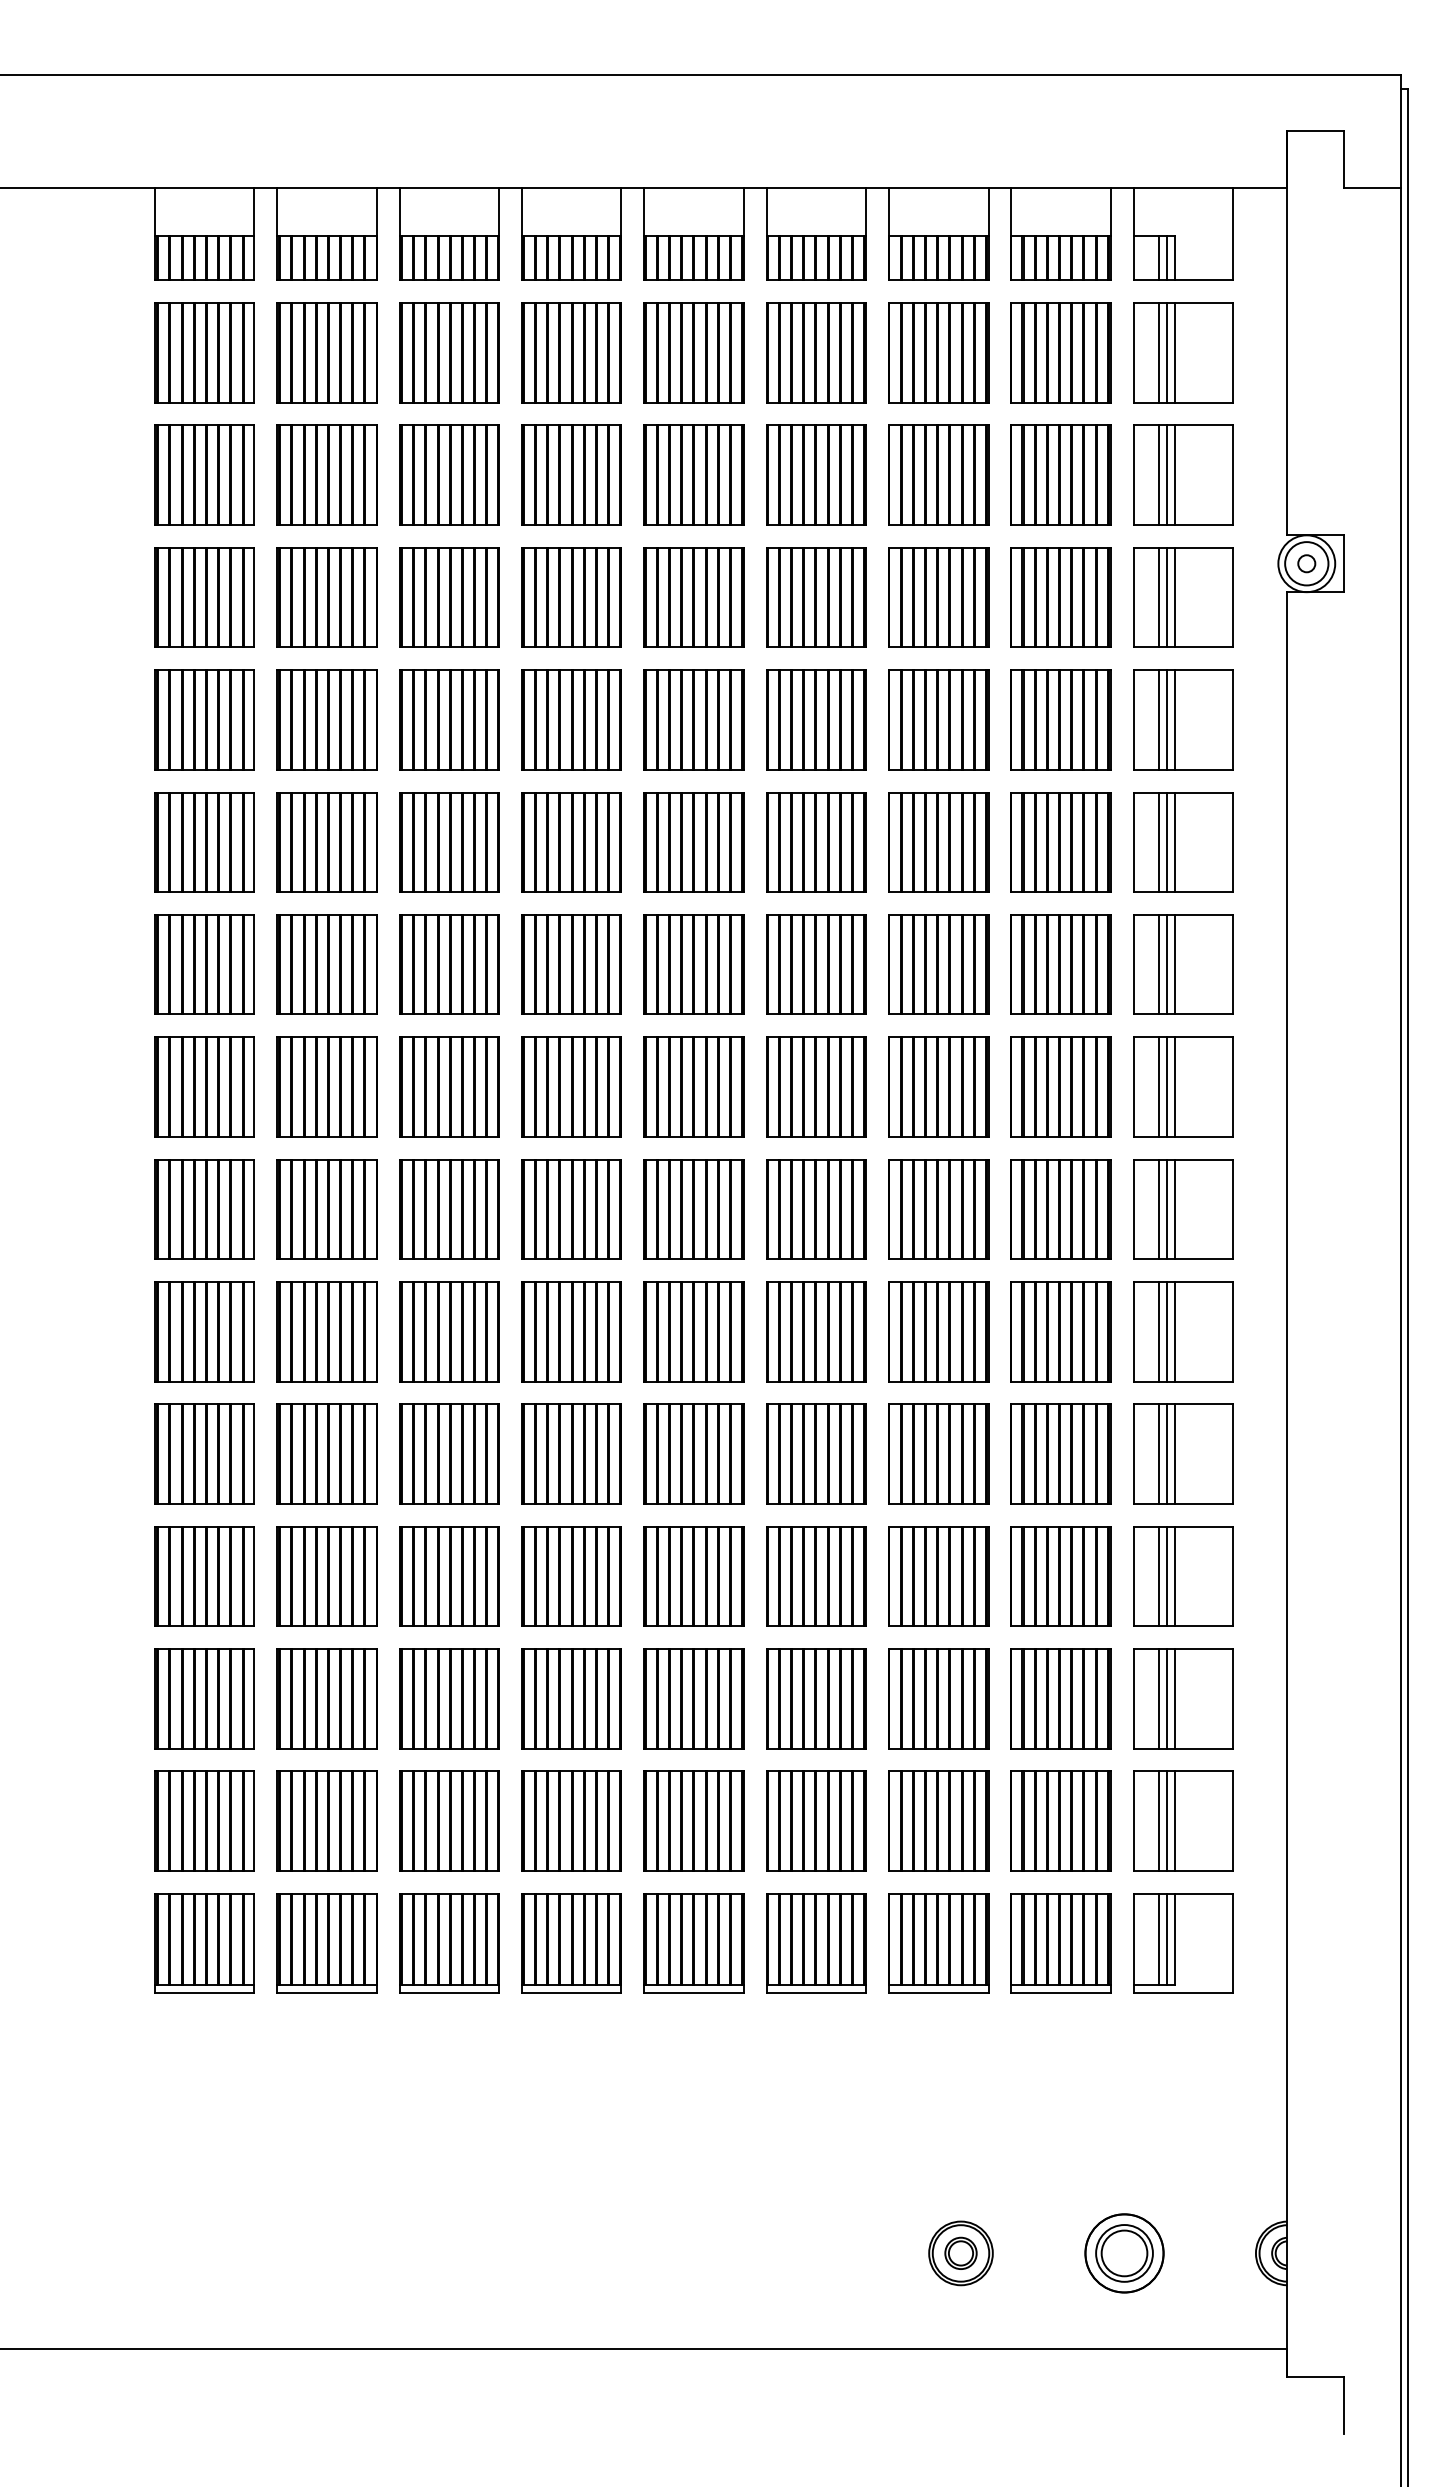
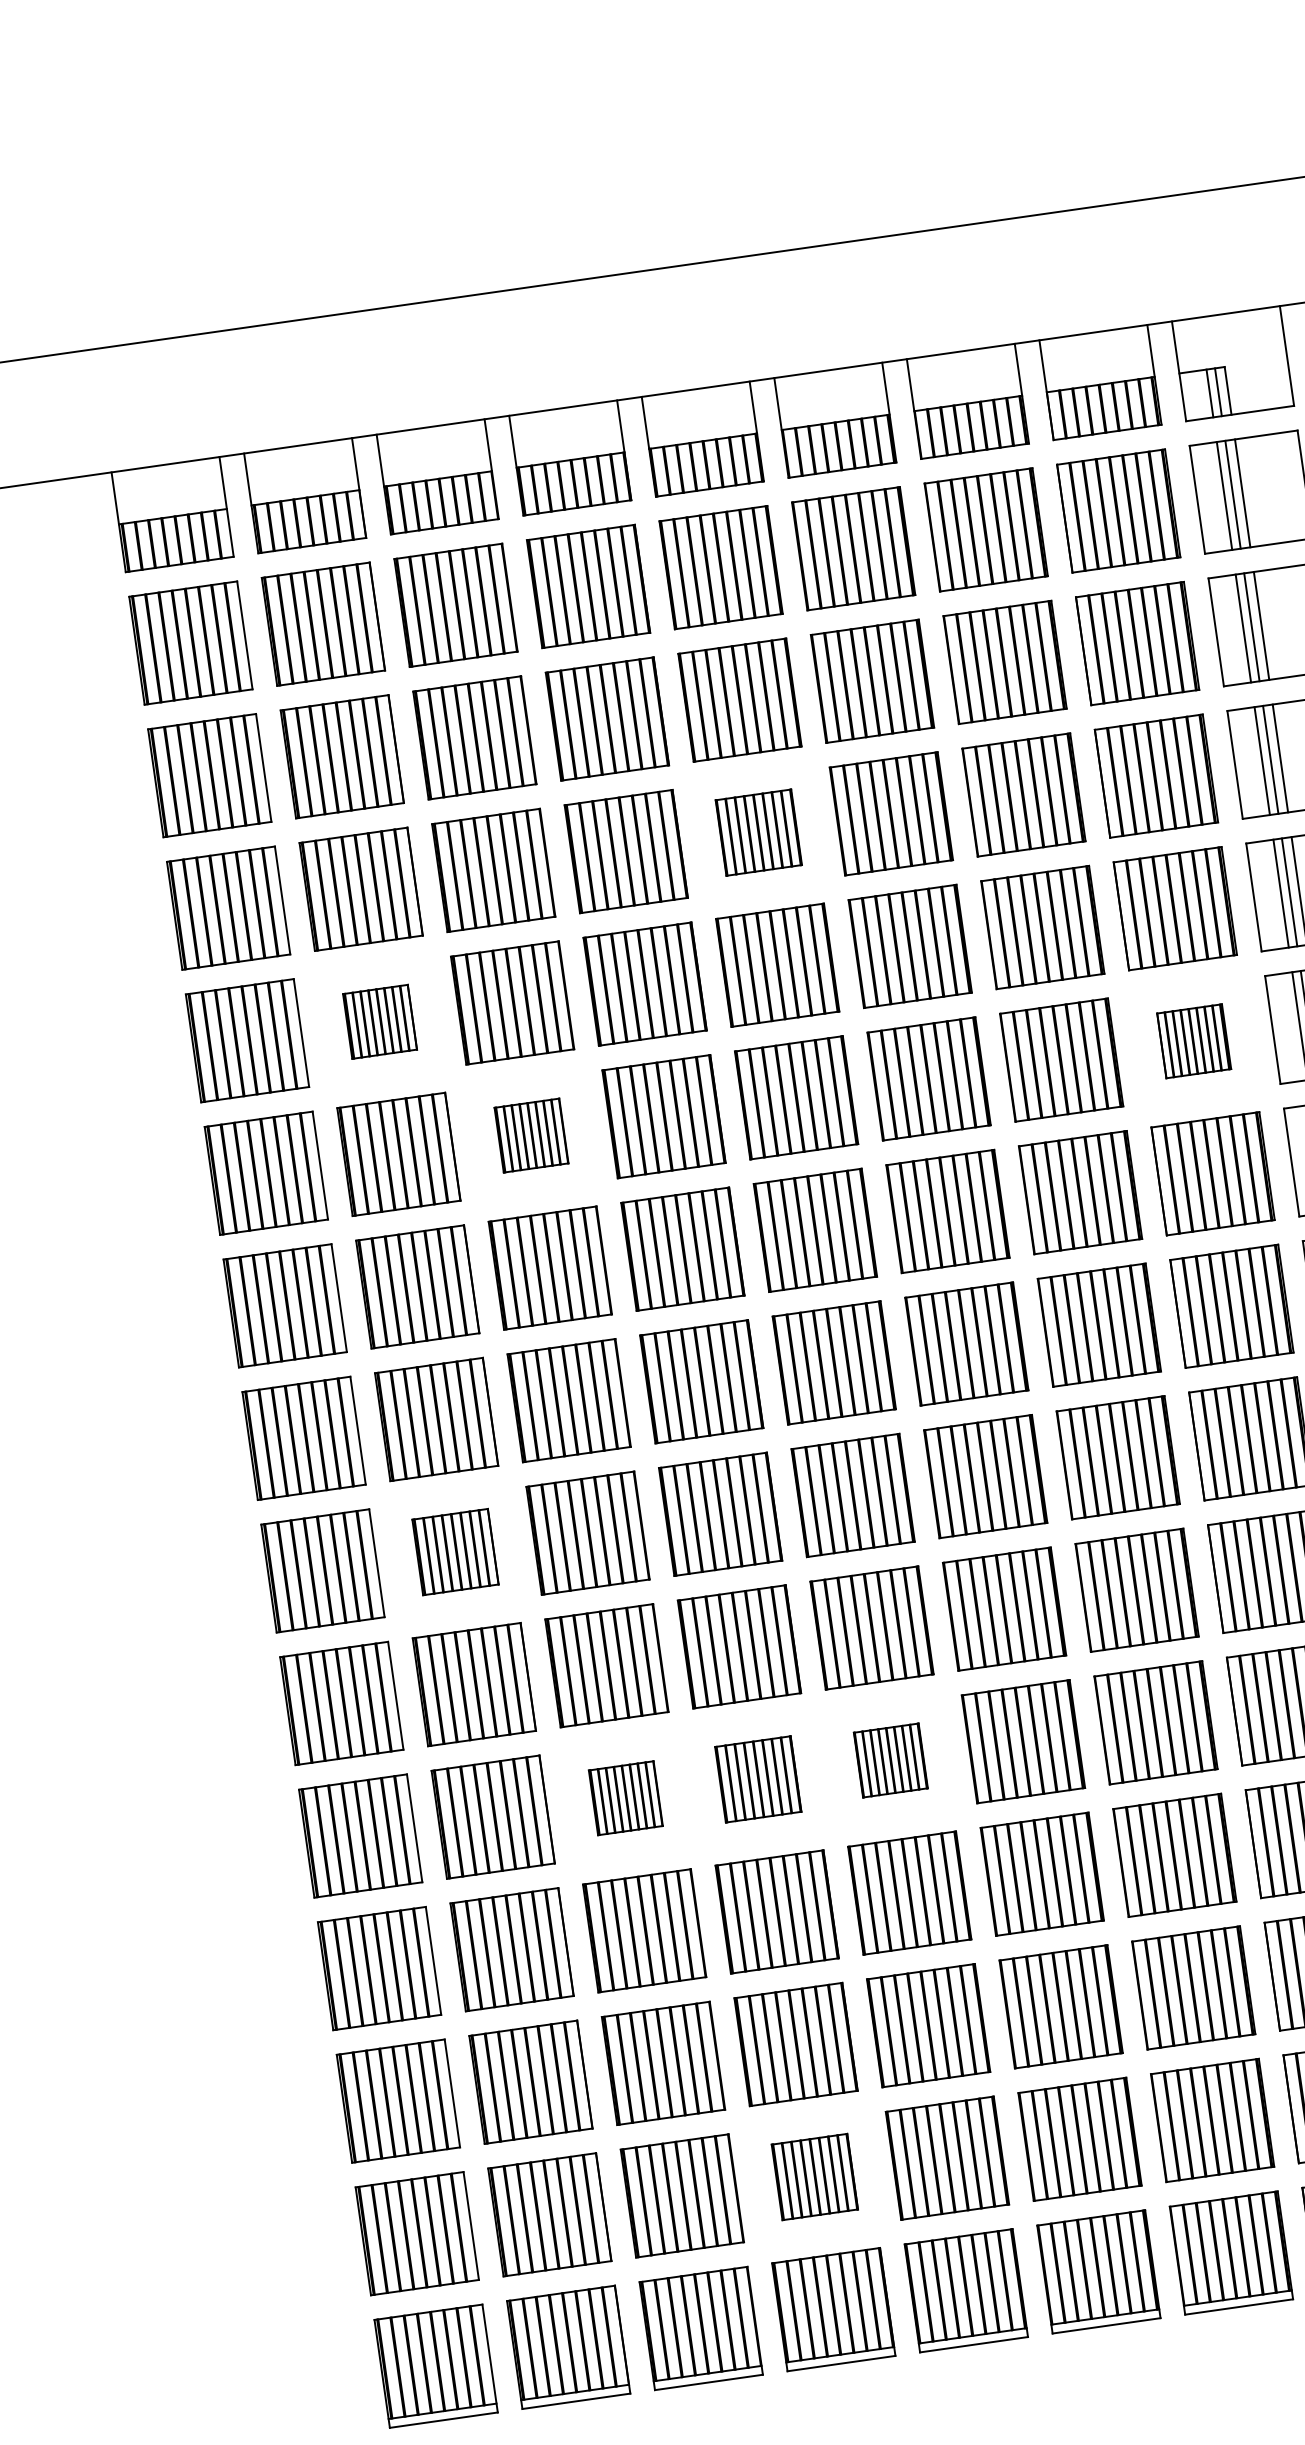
part: (693, 597) -> (758, 832), size x0.7
part: (326, 719) -> (379, 1021), size x0.6
part: (449, 842) -> (531, 1135), size x0.6
part: (1060, 842) -> (1193, 1041), size x0.6
part: (326, 1209) -> (455, 1552), size x0.7
part: (449, 1453) -> (625, 1797), size x0.6
part: (571, 1453) -> (758, 1778), size x0.7
part: (693, 1453) -> (890, 1760), size x0.6
part: (571, 1820) -> (814, 2176), size x0.7

